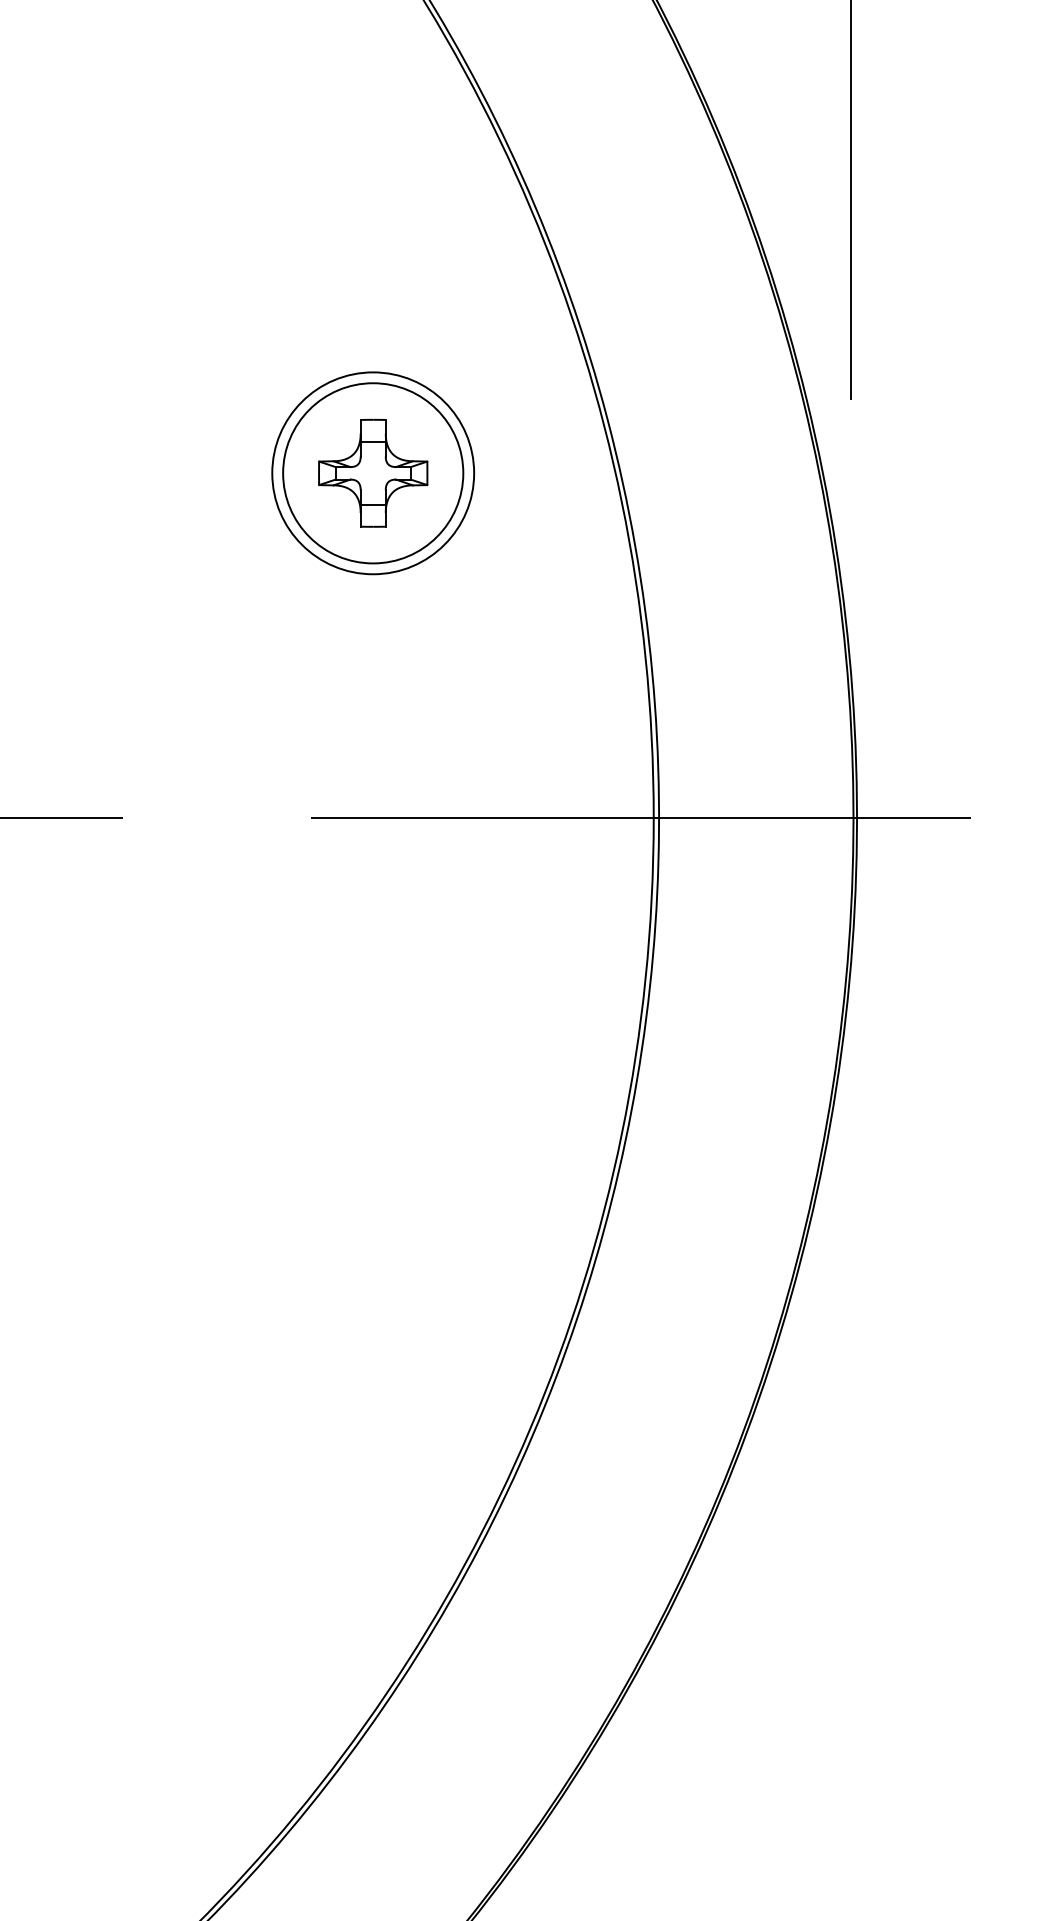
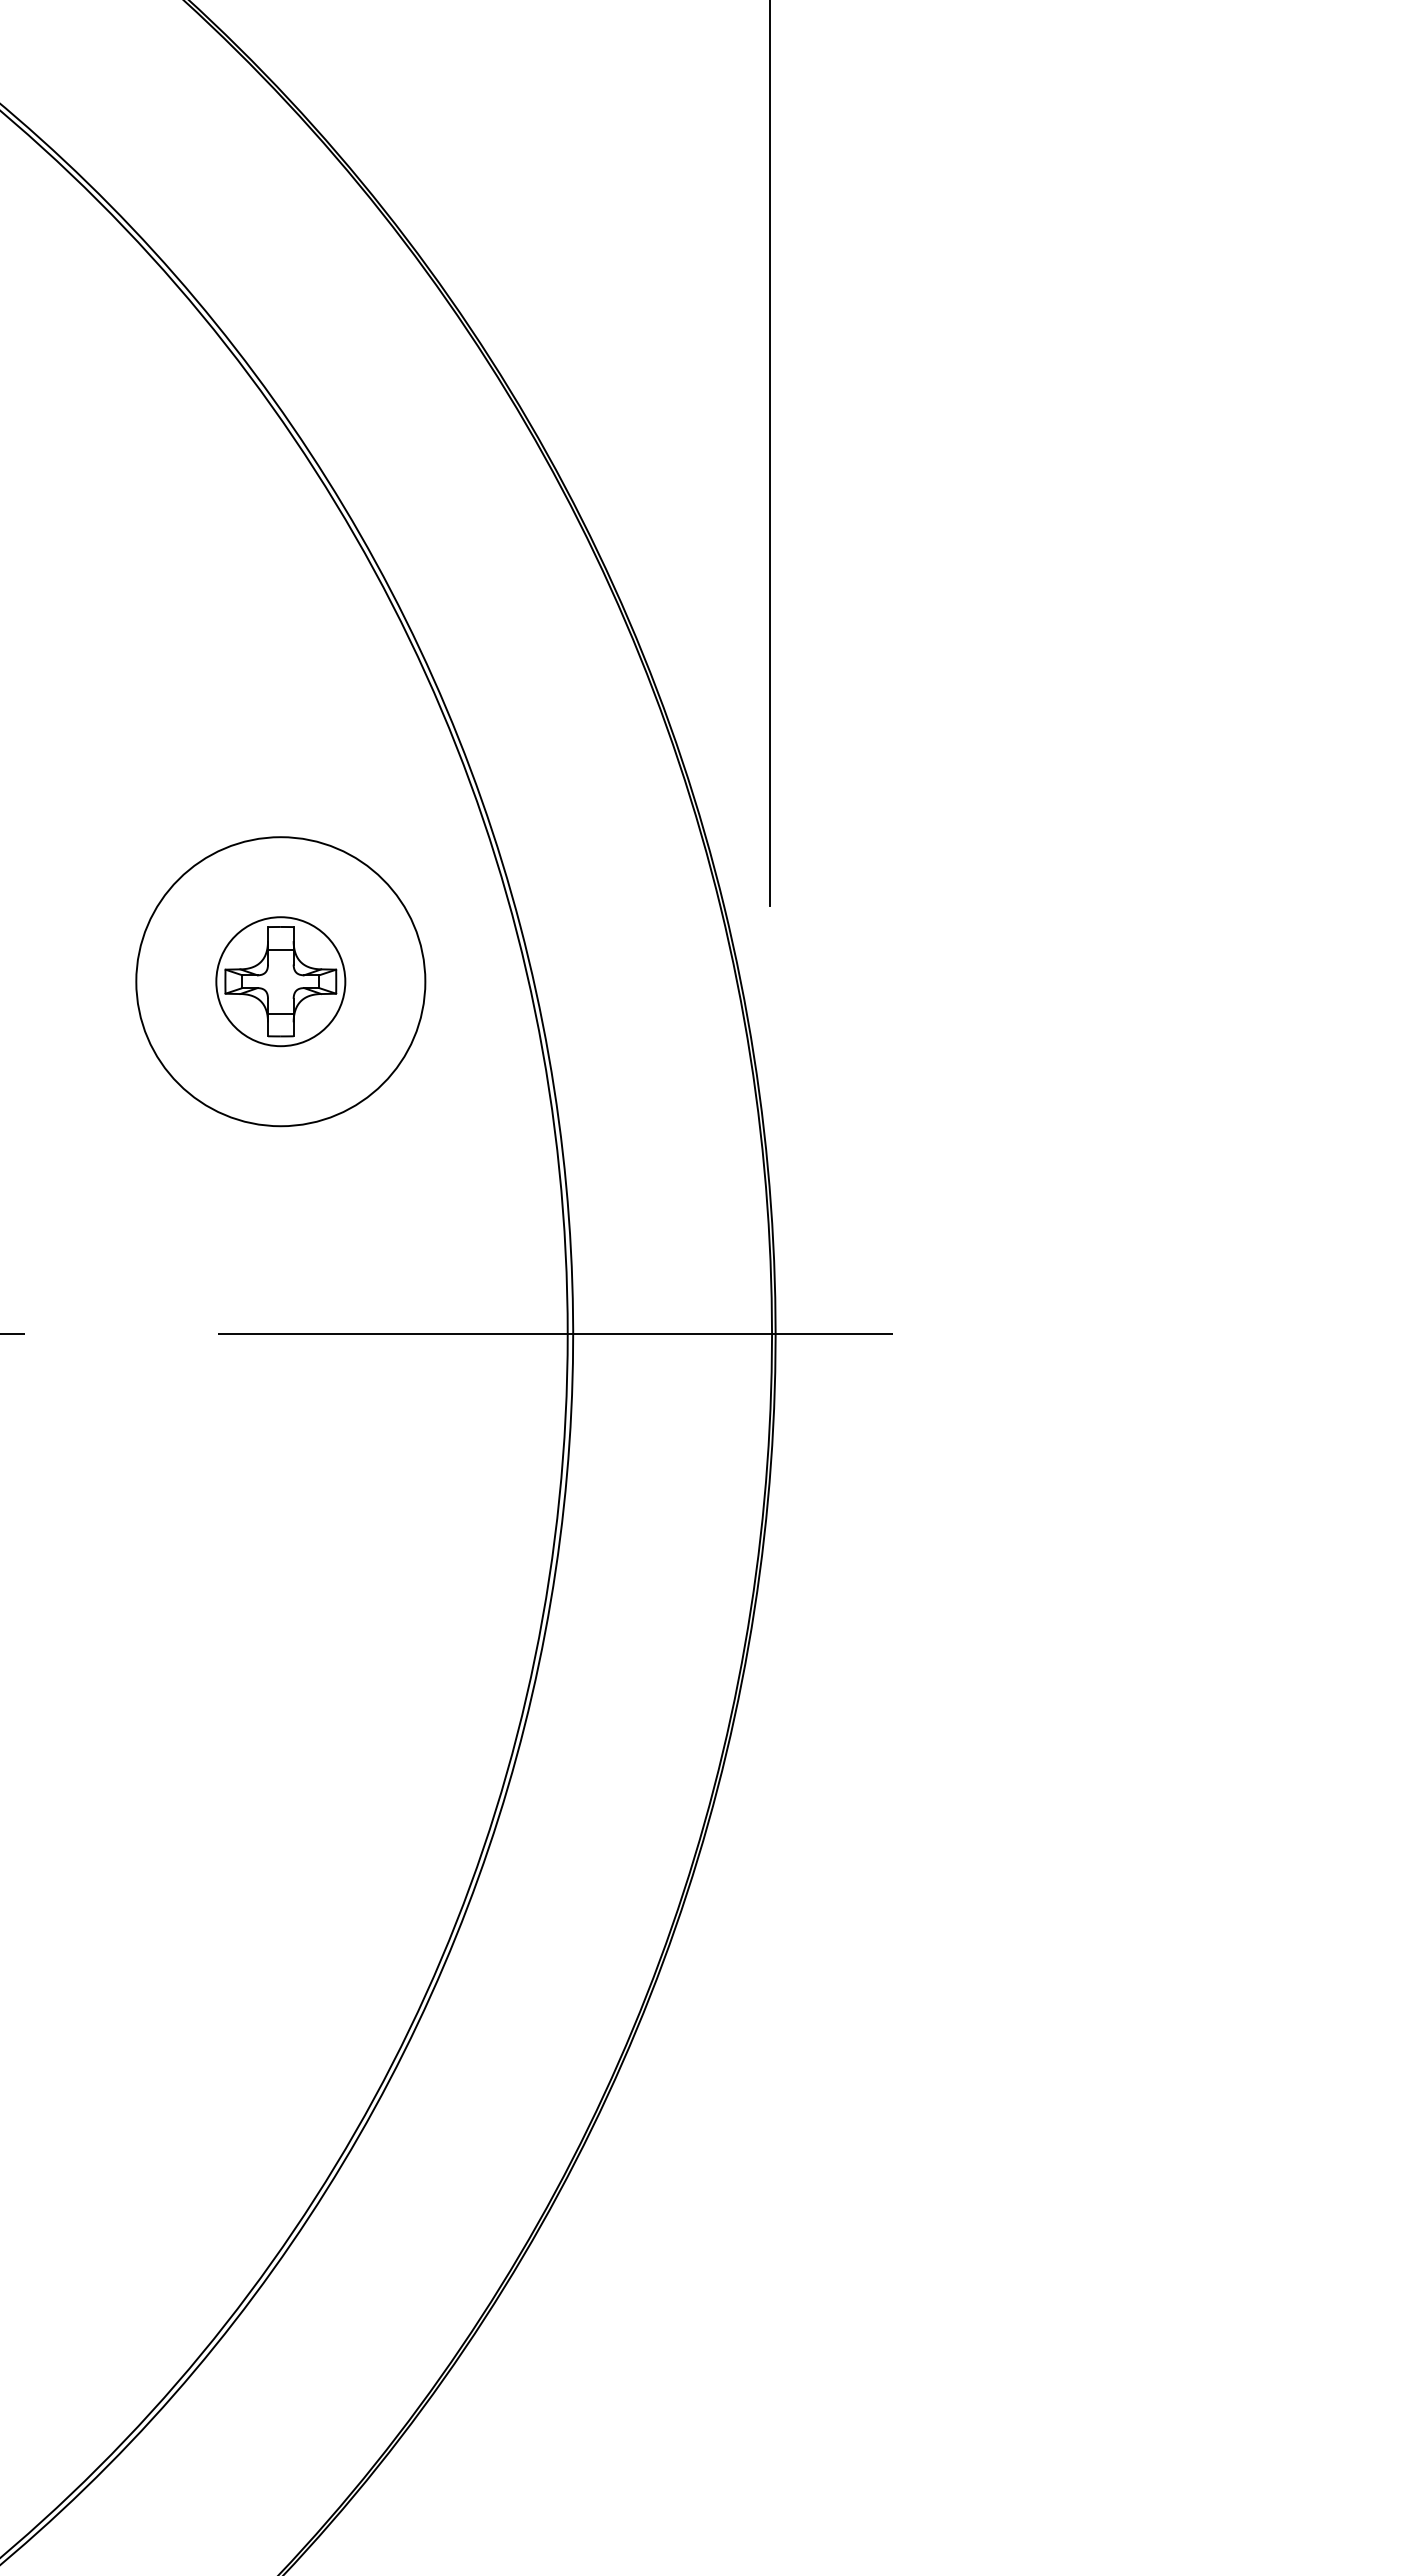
circle: (372, 473) -> (280, 981), size x0.7
circle: (372, 473) -> (280, 981), size x1.4

